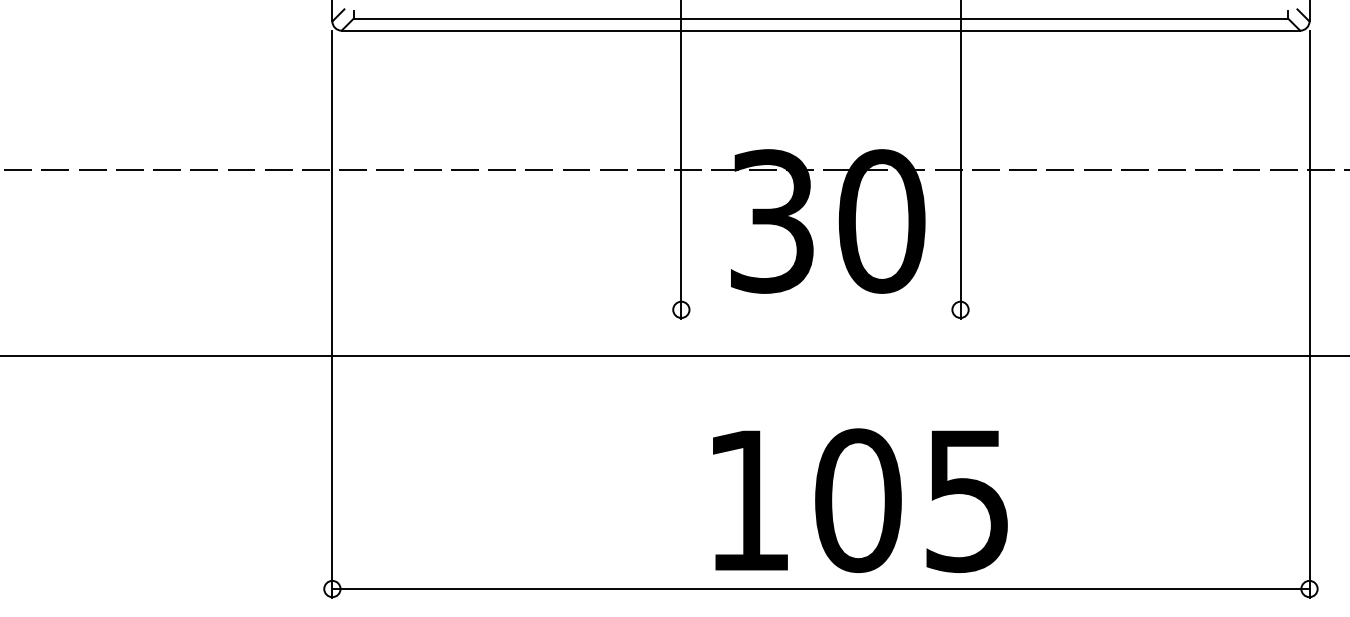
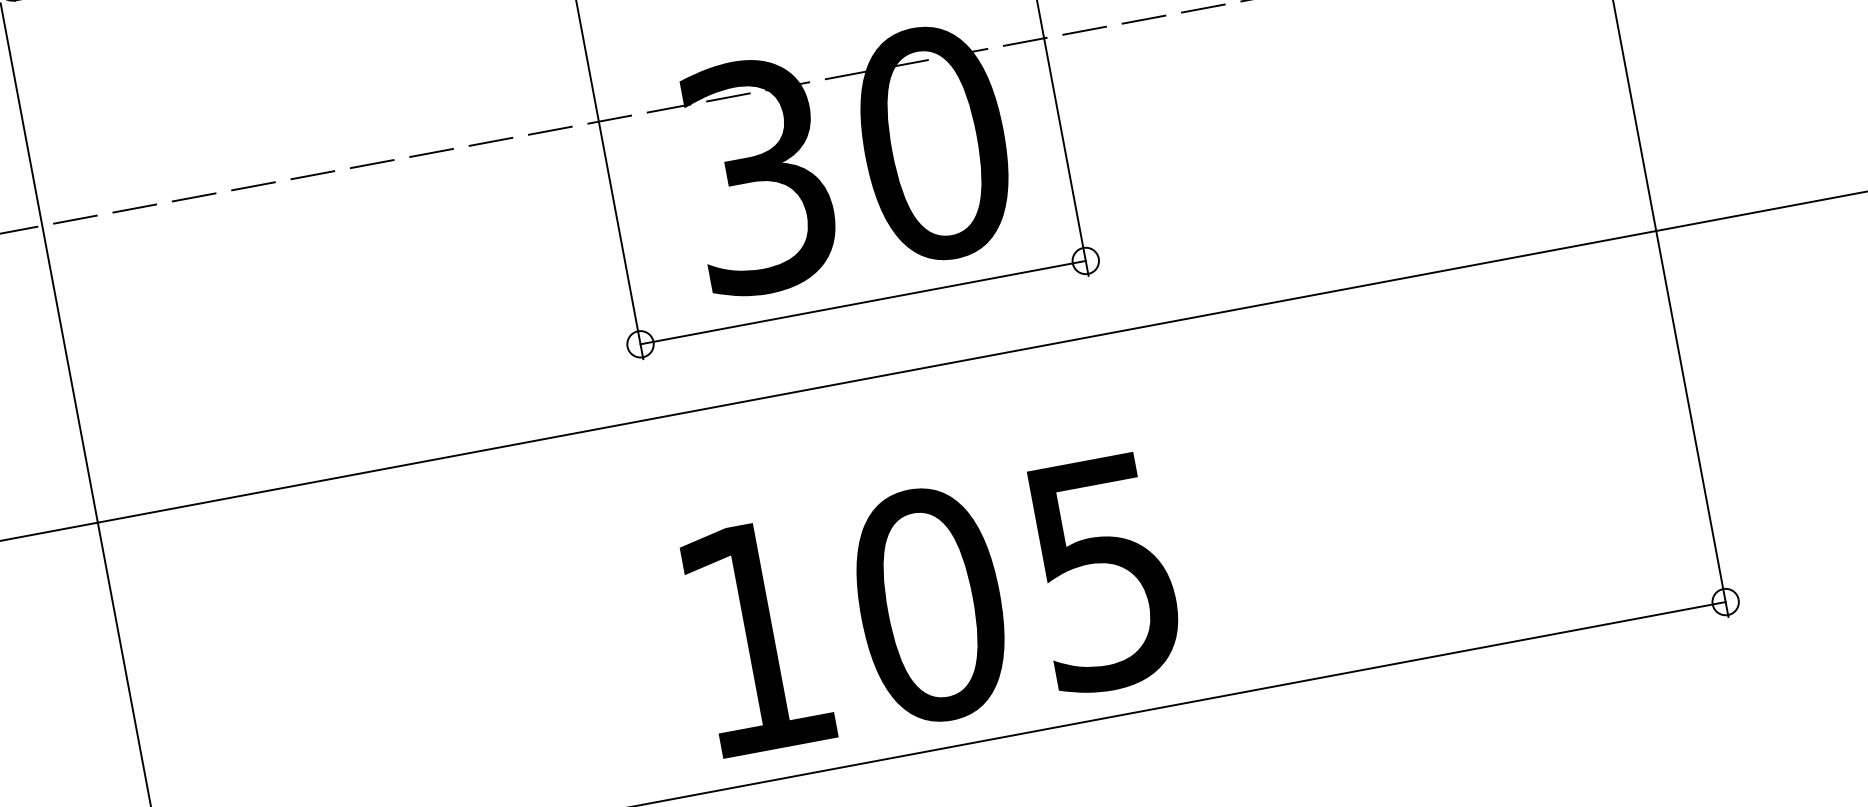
line: (820, 309) -> (862, 302), added
text: (860, 500) -> (933, 604), moved

